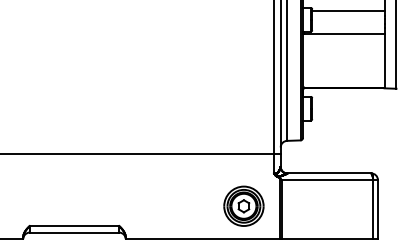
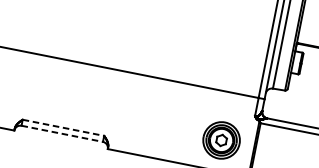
line: (74, 226) -> (63, 128), solid -> dashed
line: (74, 232) -> (62, 133), solid -> dashed

